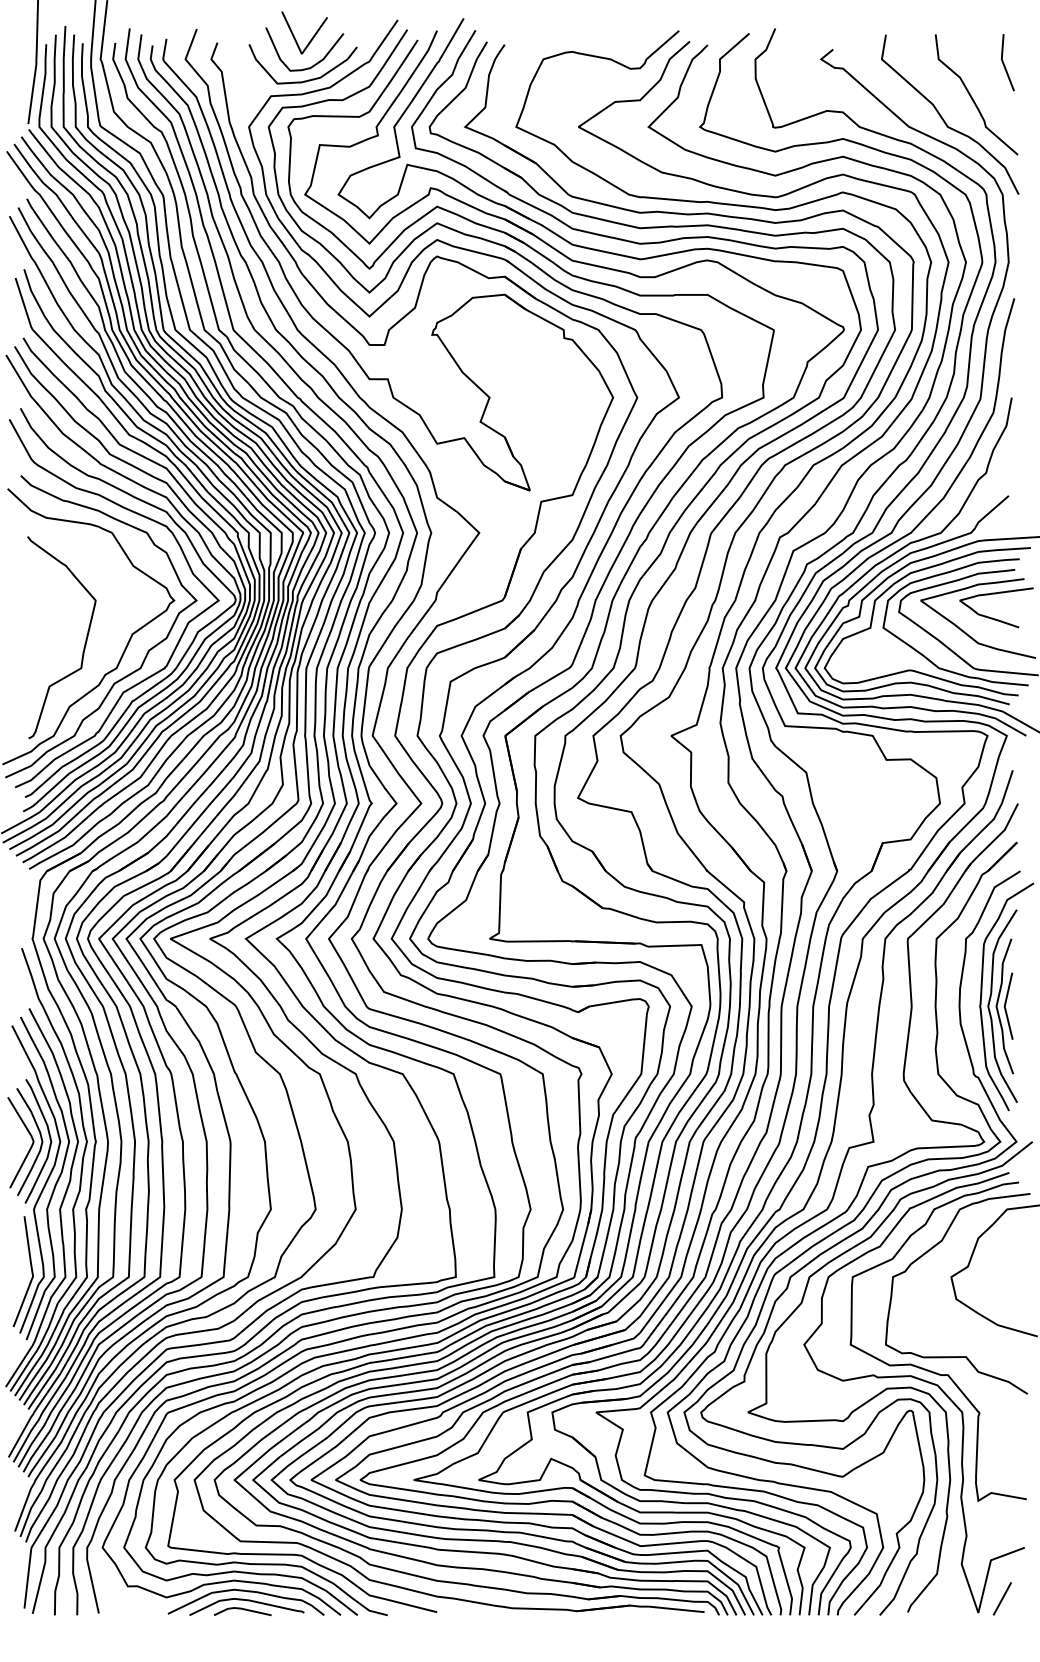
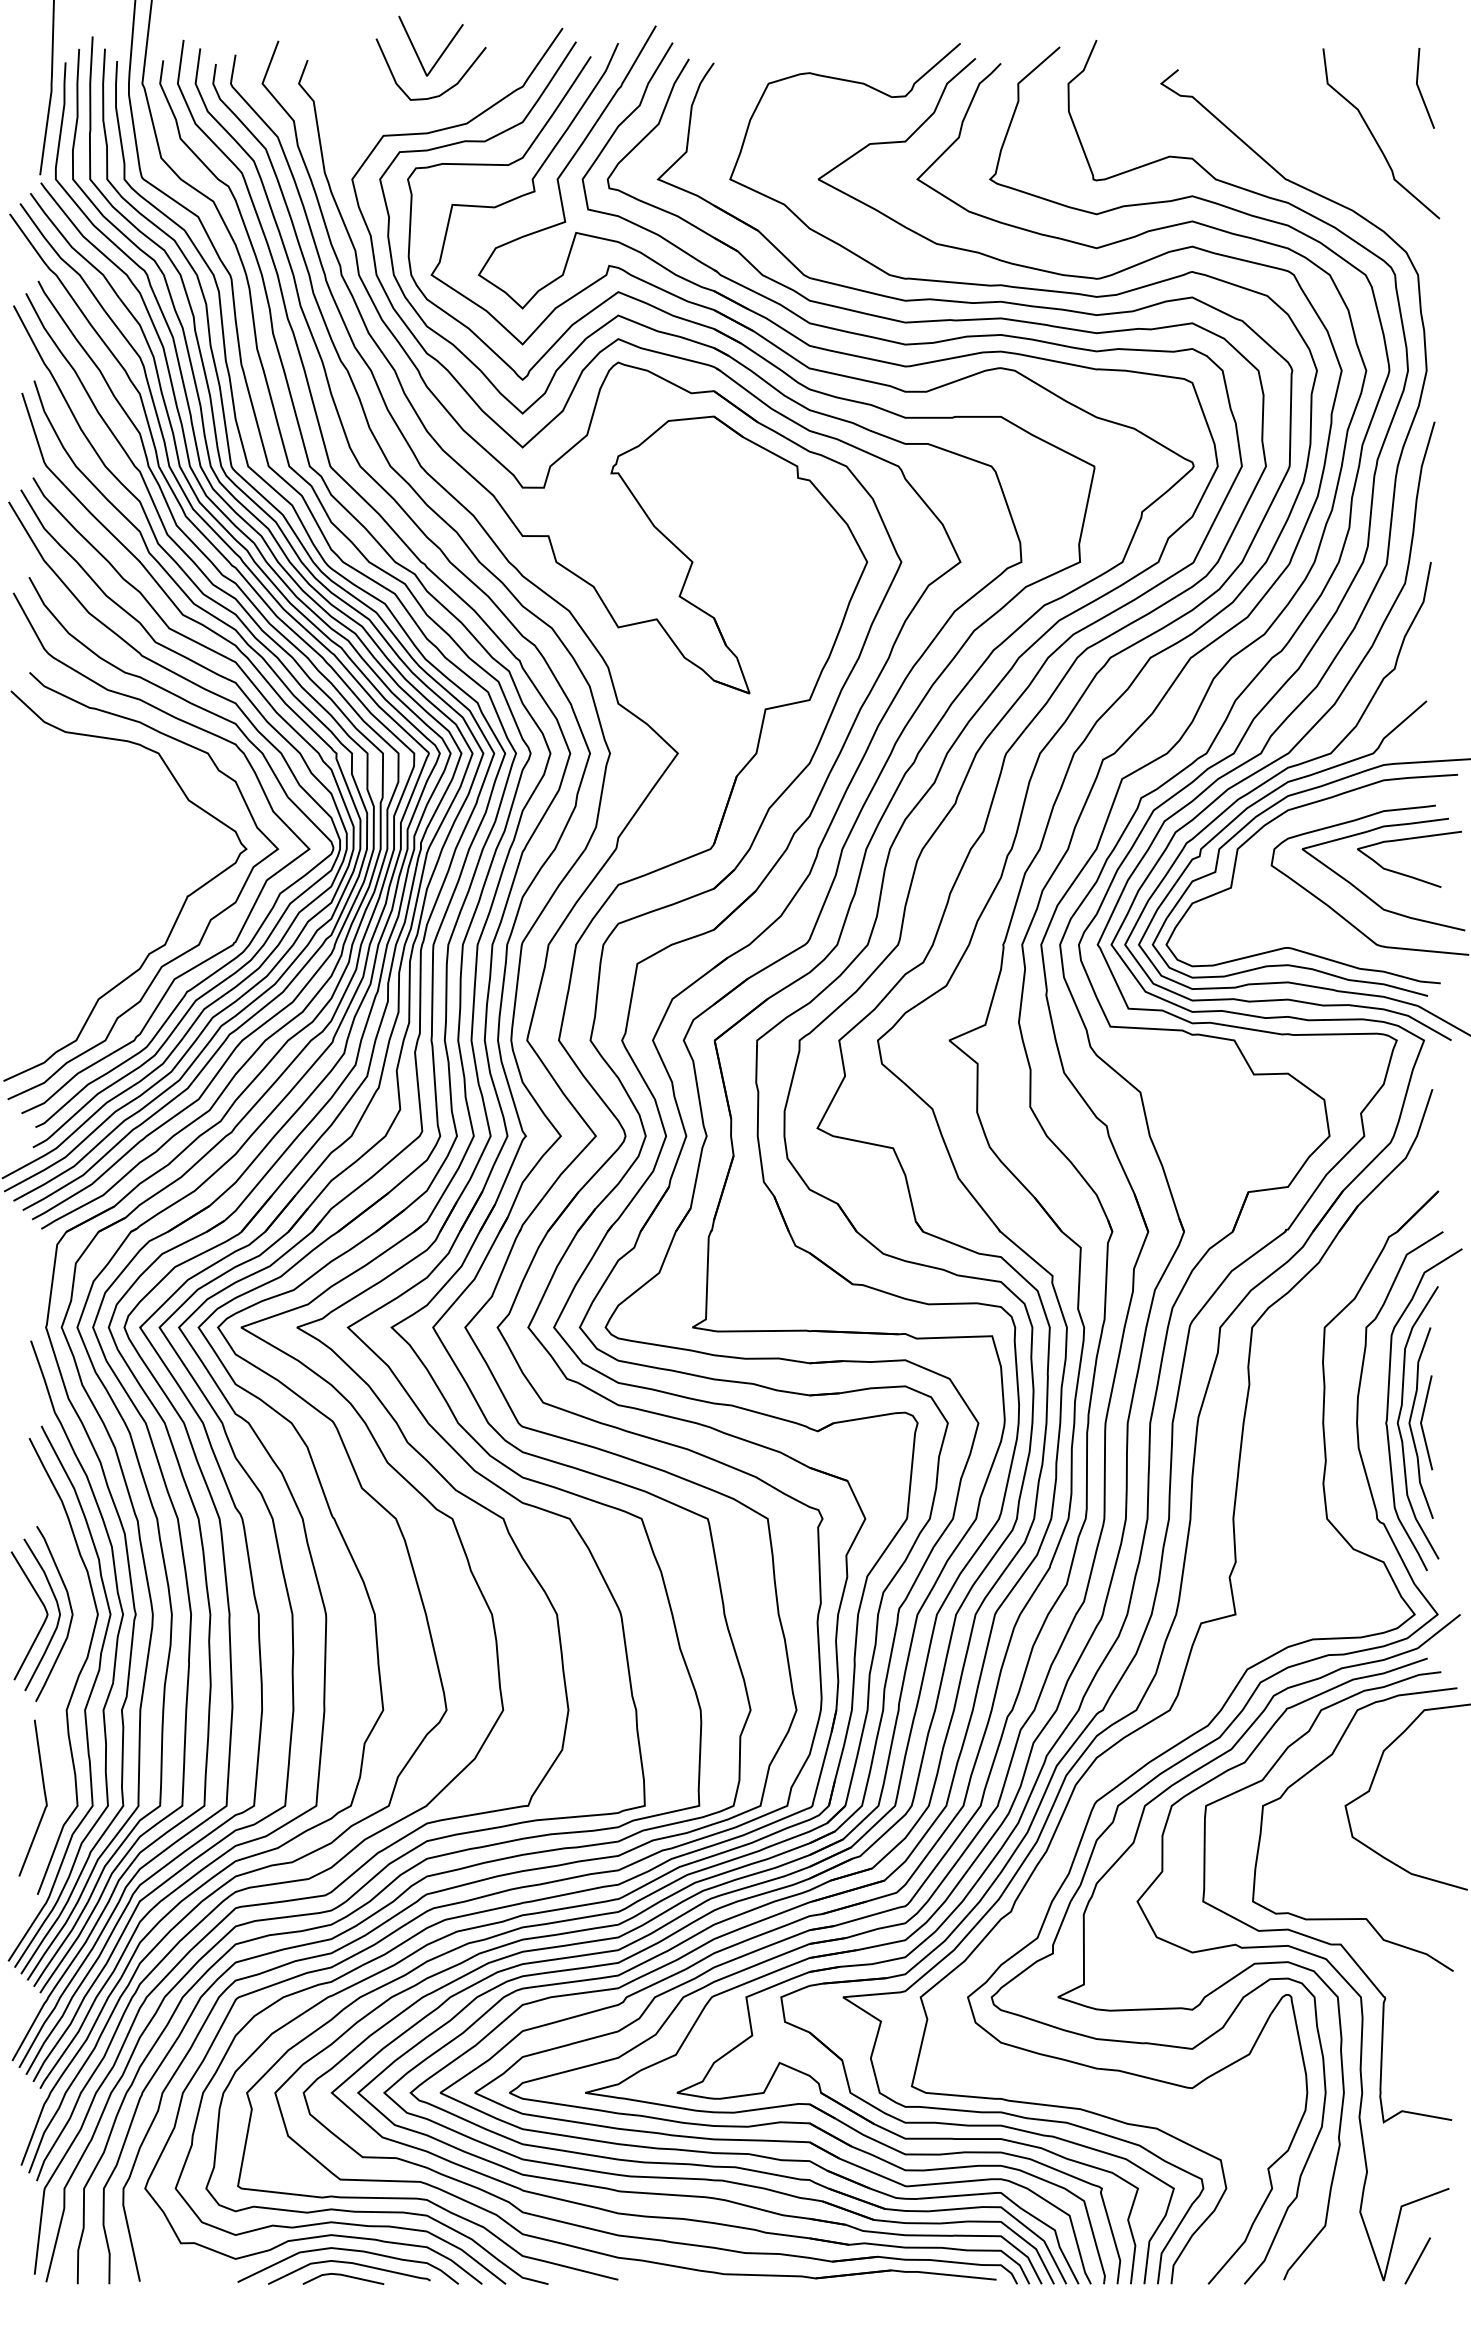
curve: (305, 80) -> (432, 113), removed
curve: (942, 117) -> (1333, 166), removed
curve: (85, 642) -> (120, 908), removed
curve: (928, 658) -> (1313, 931), removed
curve: (44, 1184) -> (63, 1674), removed
part: (842, 1209) -> (1191, 1710), removed

